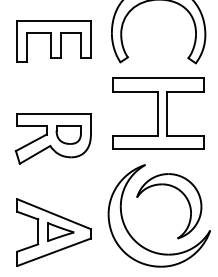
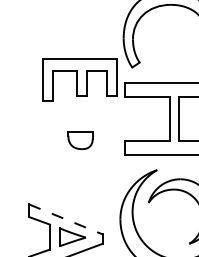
part: (53, 41) -> (79, 79), moved
part: (52, 138) -> (64, 143), removed
line: (54, 214) -> (66, 219), solid -> dashed

